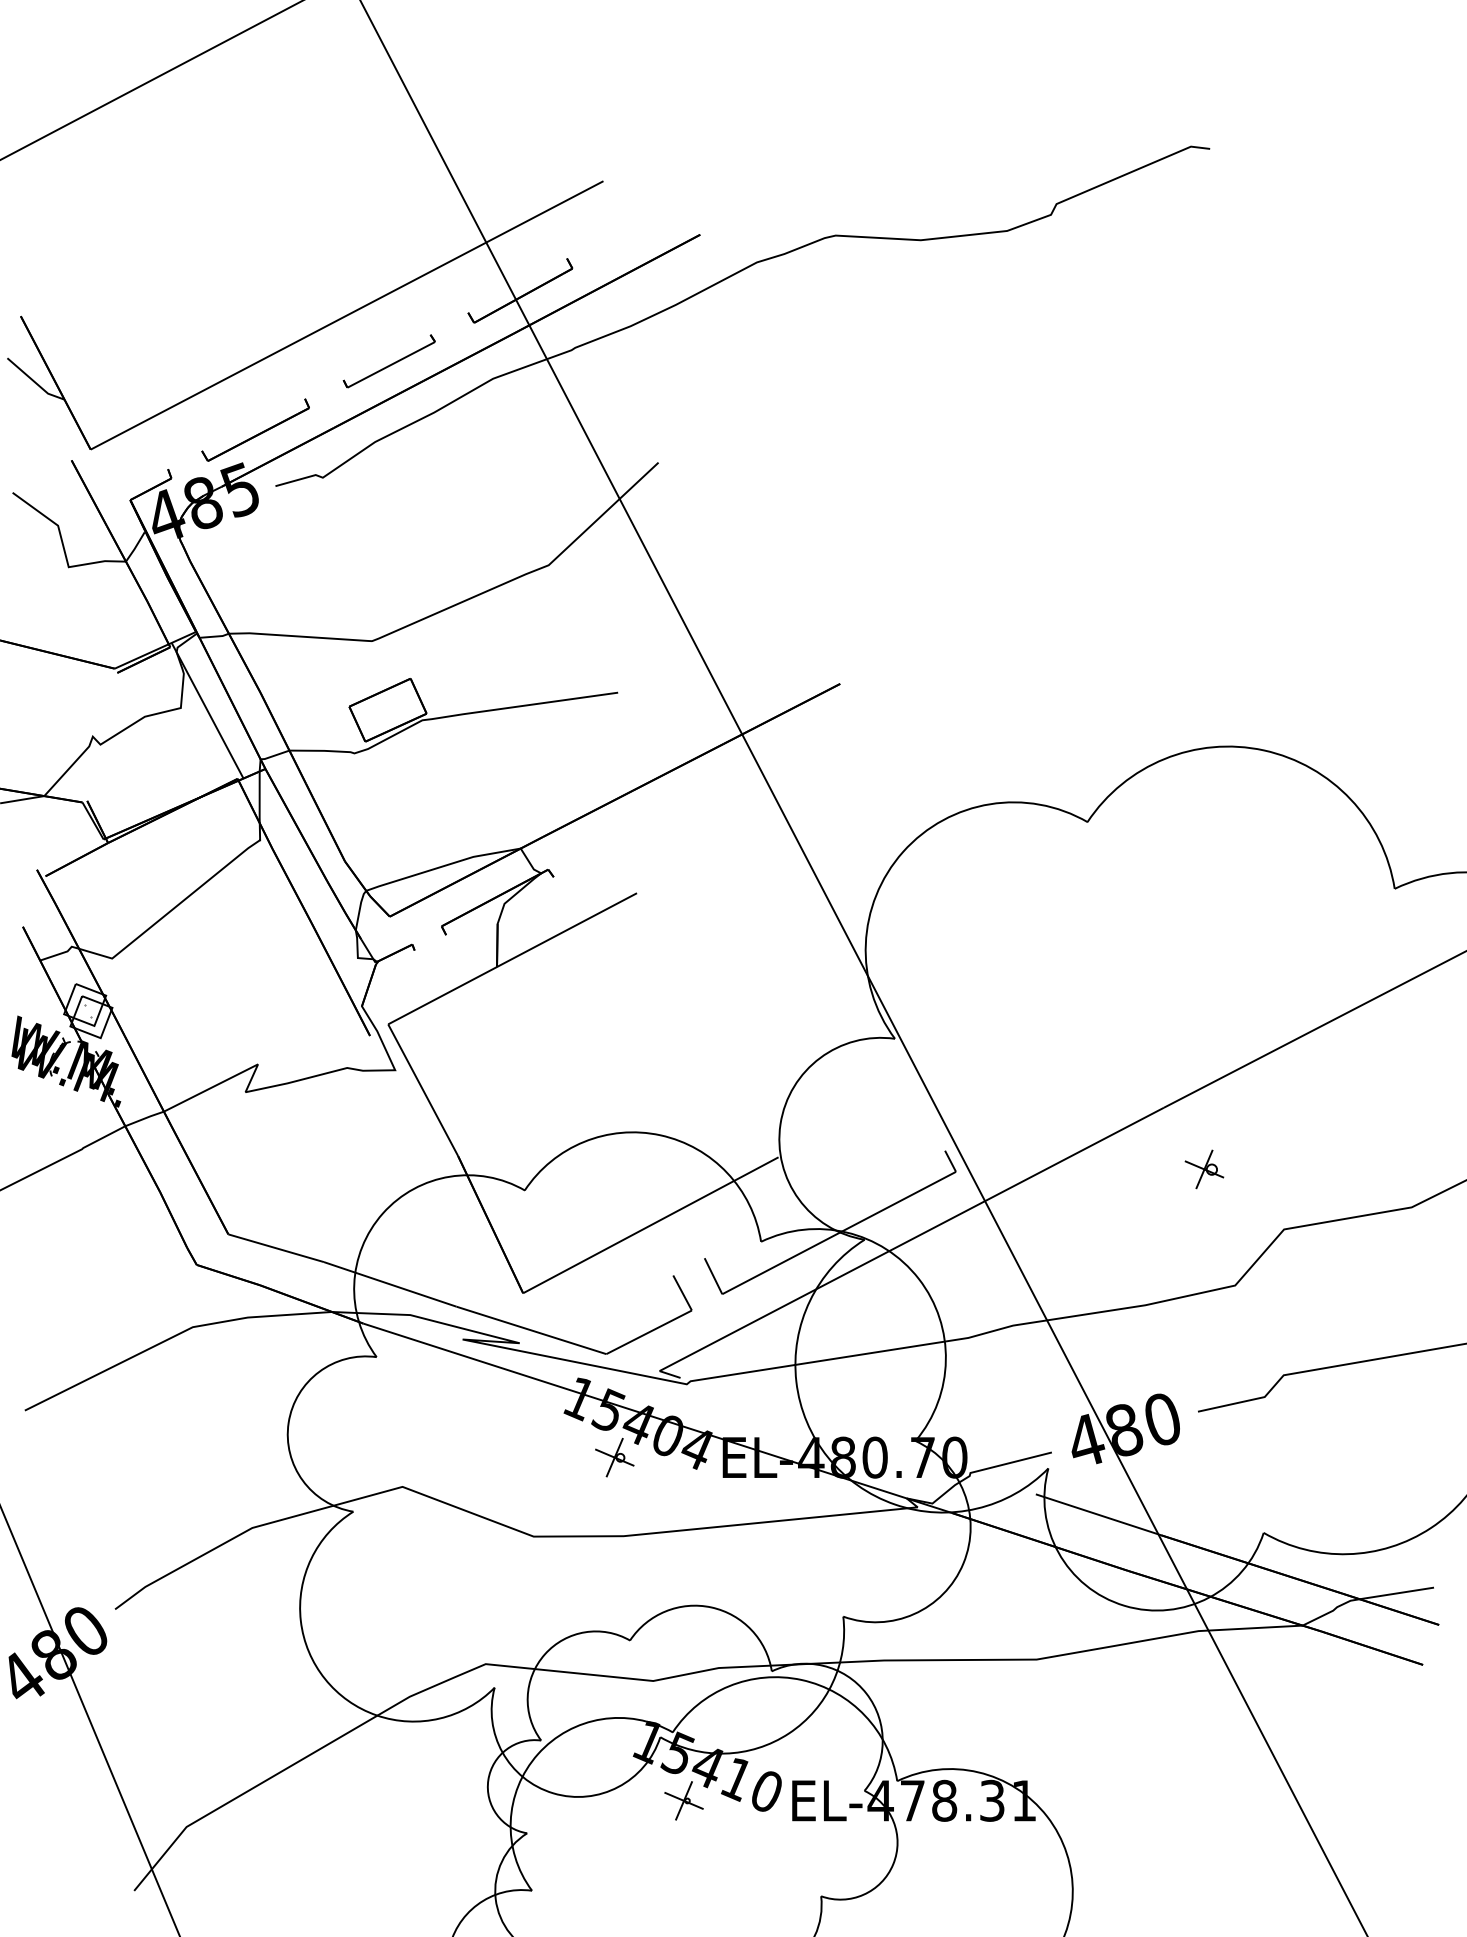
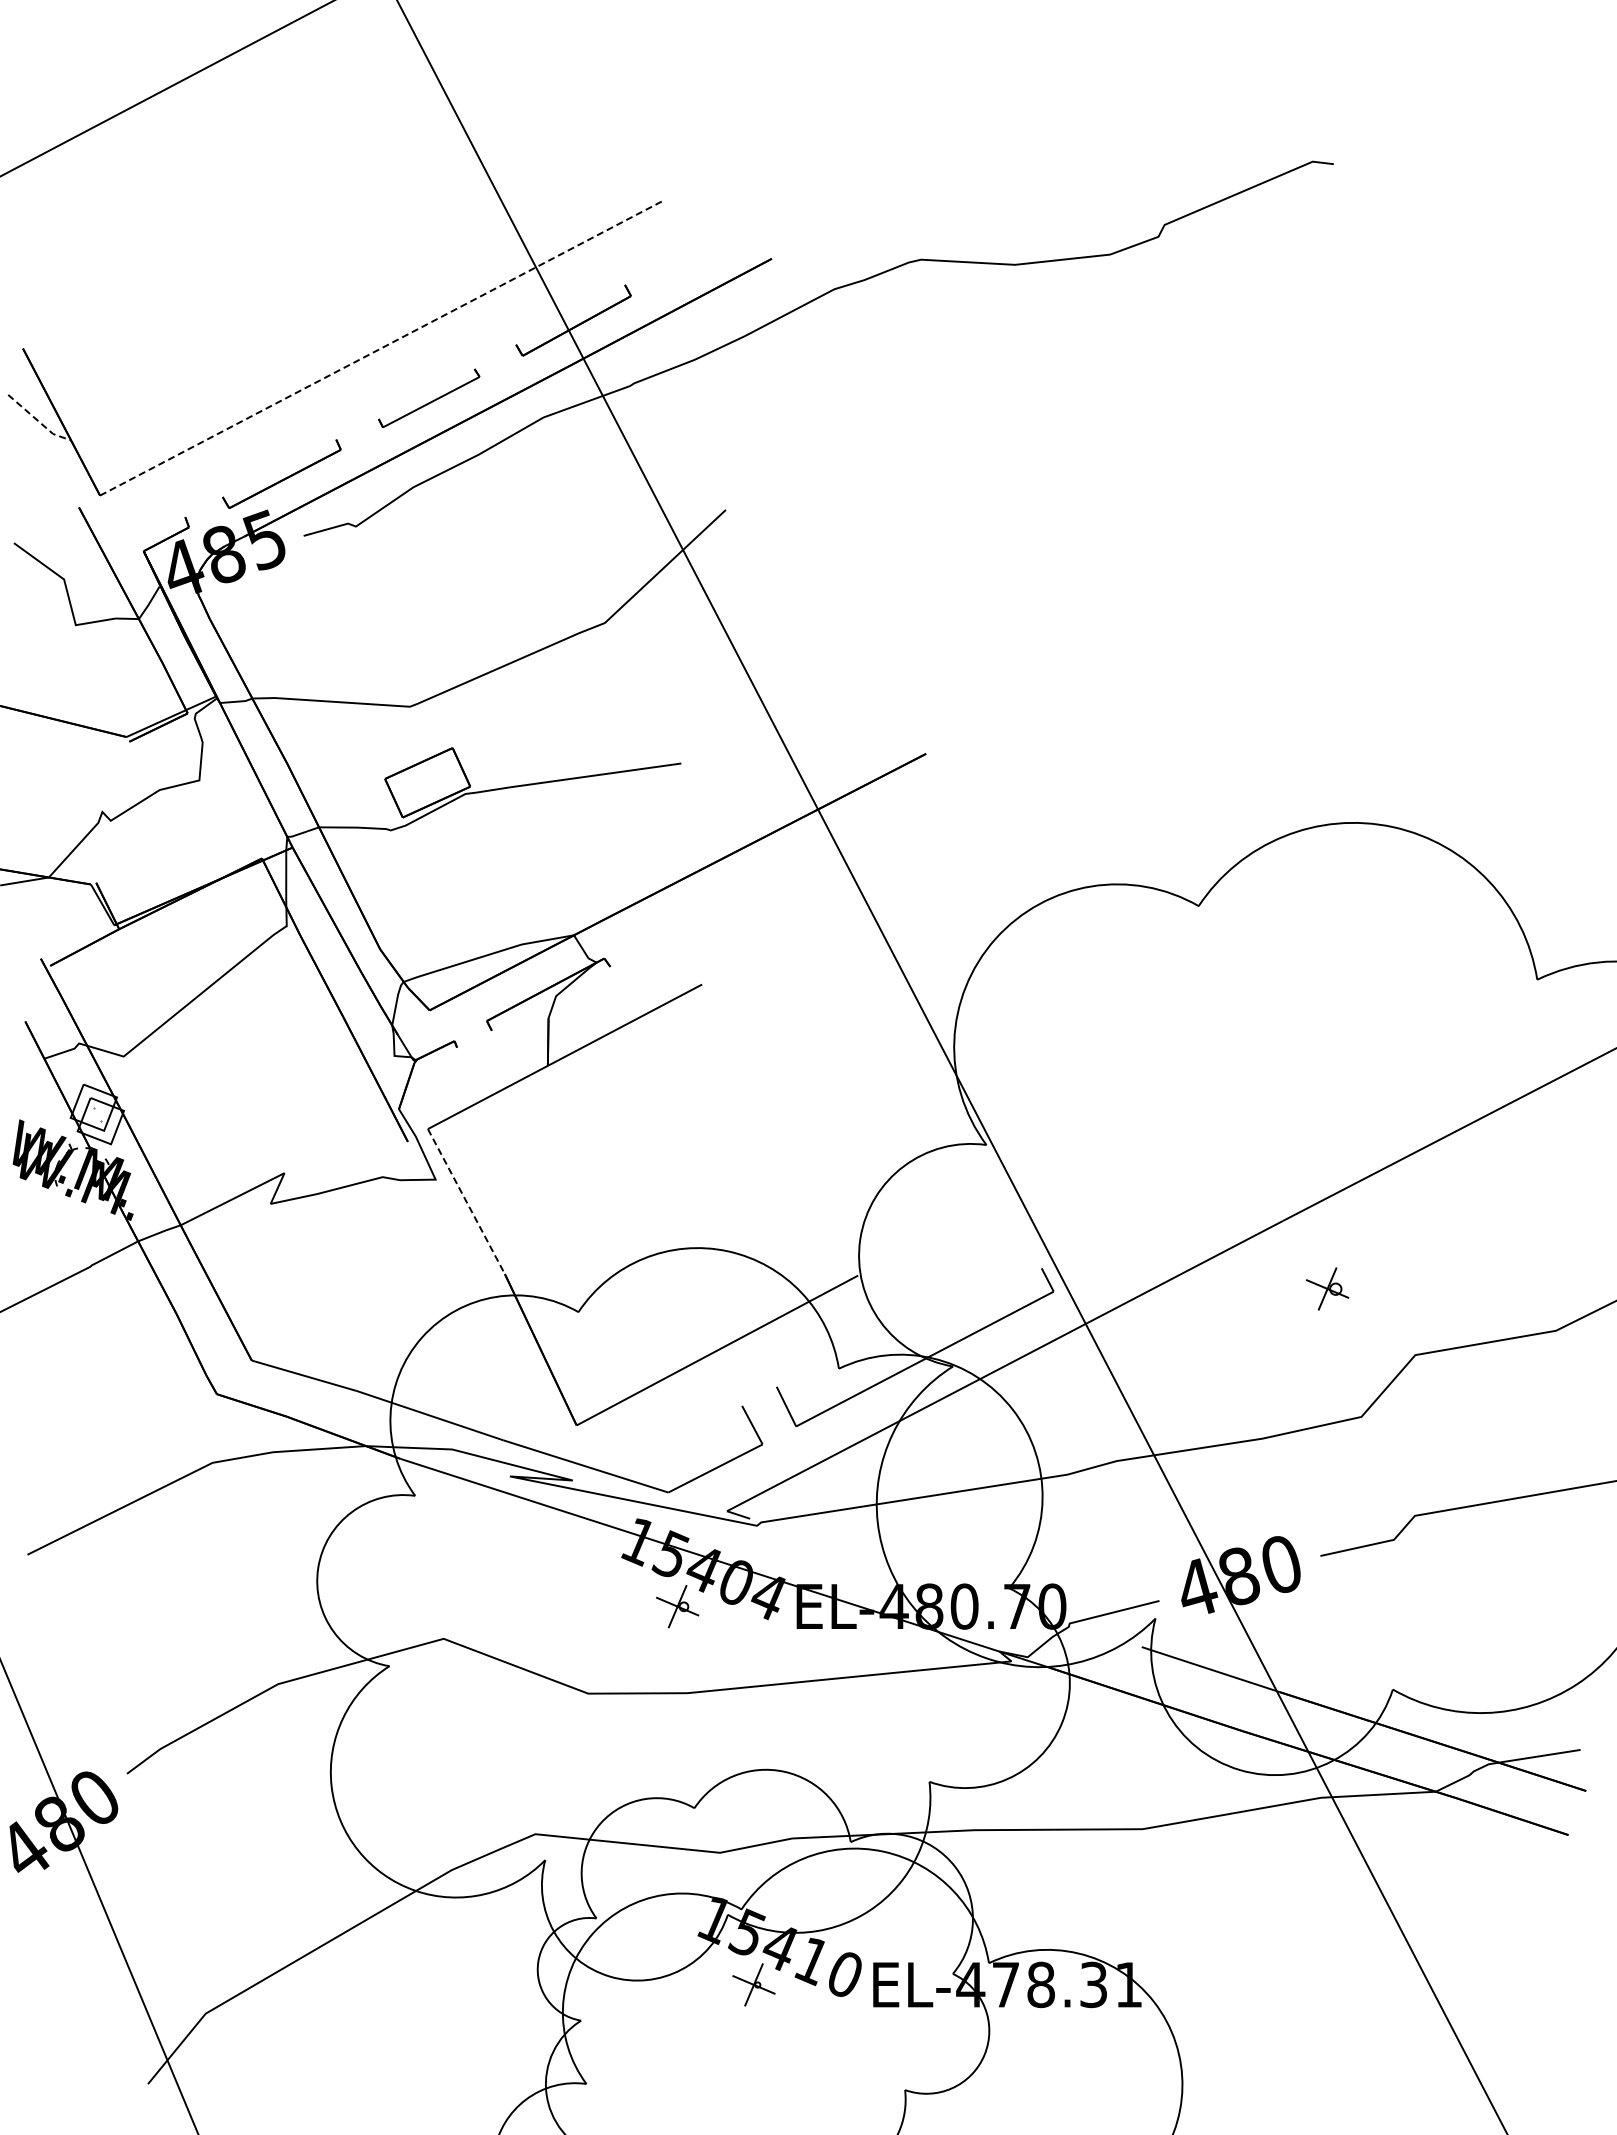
line: (346, 315) -> (382, 347), solid -> dashed
line: (34, 382) -> (38, 421), solid -> dashed
line: (207, 710) -> (228, 783), removed
line: (423, 1090) -> (466, 1202), solid -> dashed

